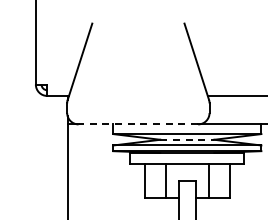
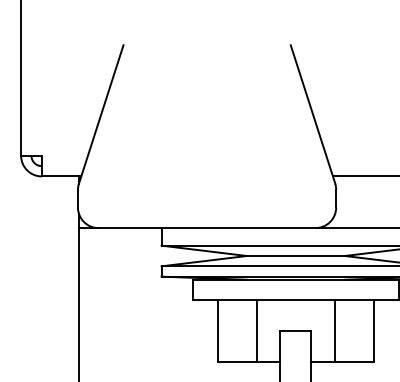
line: (138, 124) -> (207, 228), dashed -> solid
line: (187, 139) -> (296, 255), dashed -> solid

